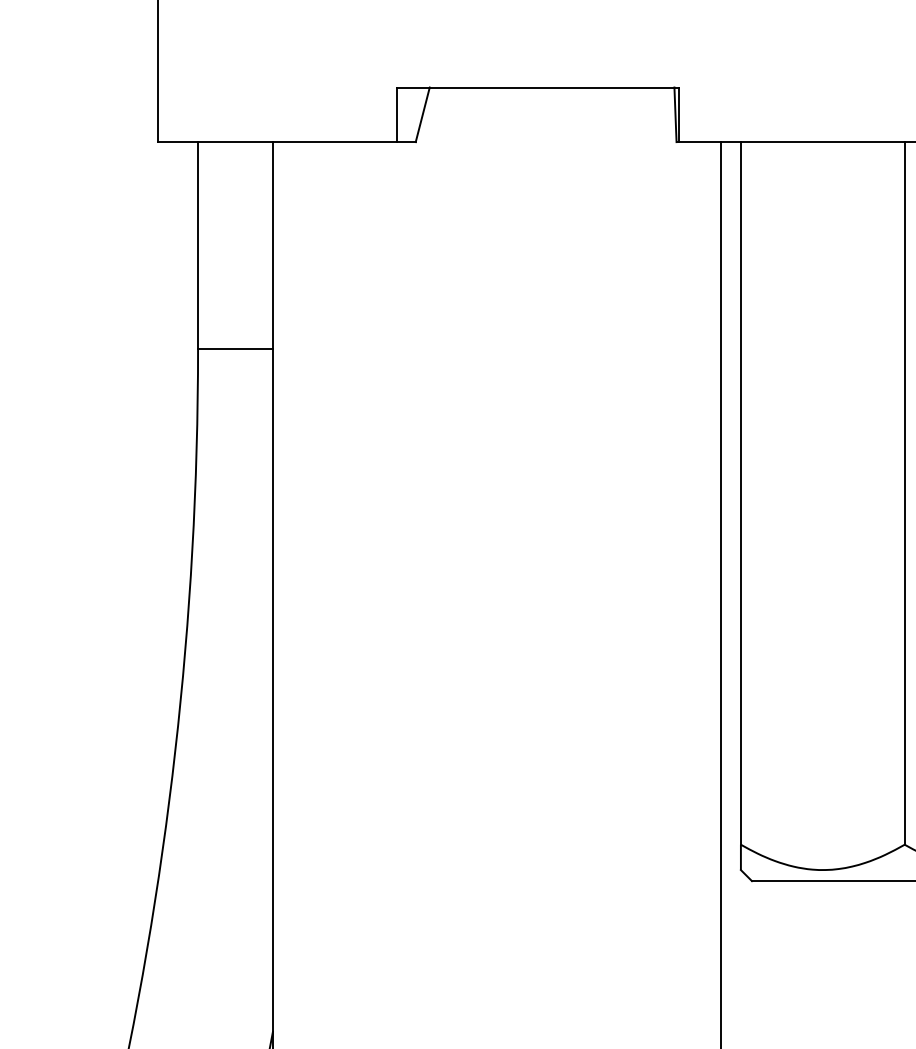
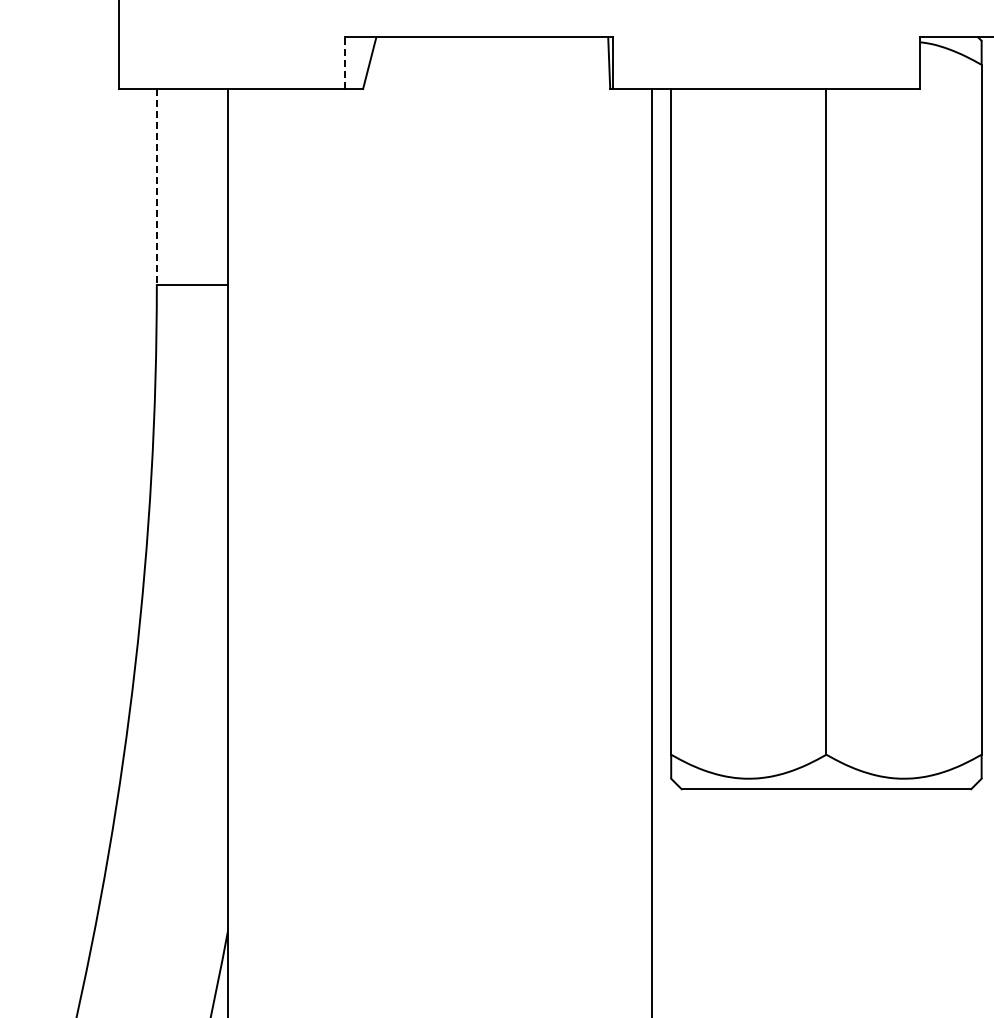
line: (397, 115) -> (345, 63), solid -> dashed
line: (197, 245) -> (156, 186), solid -> dashed

